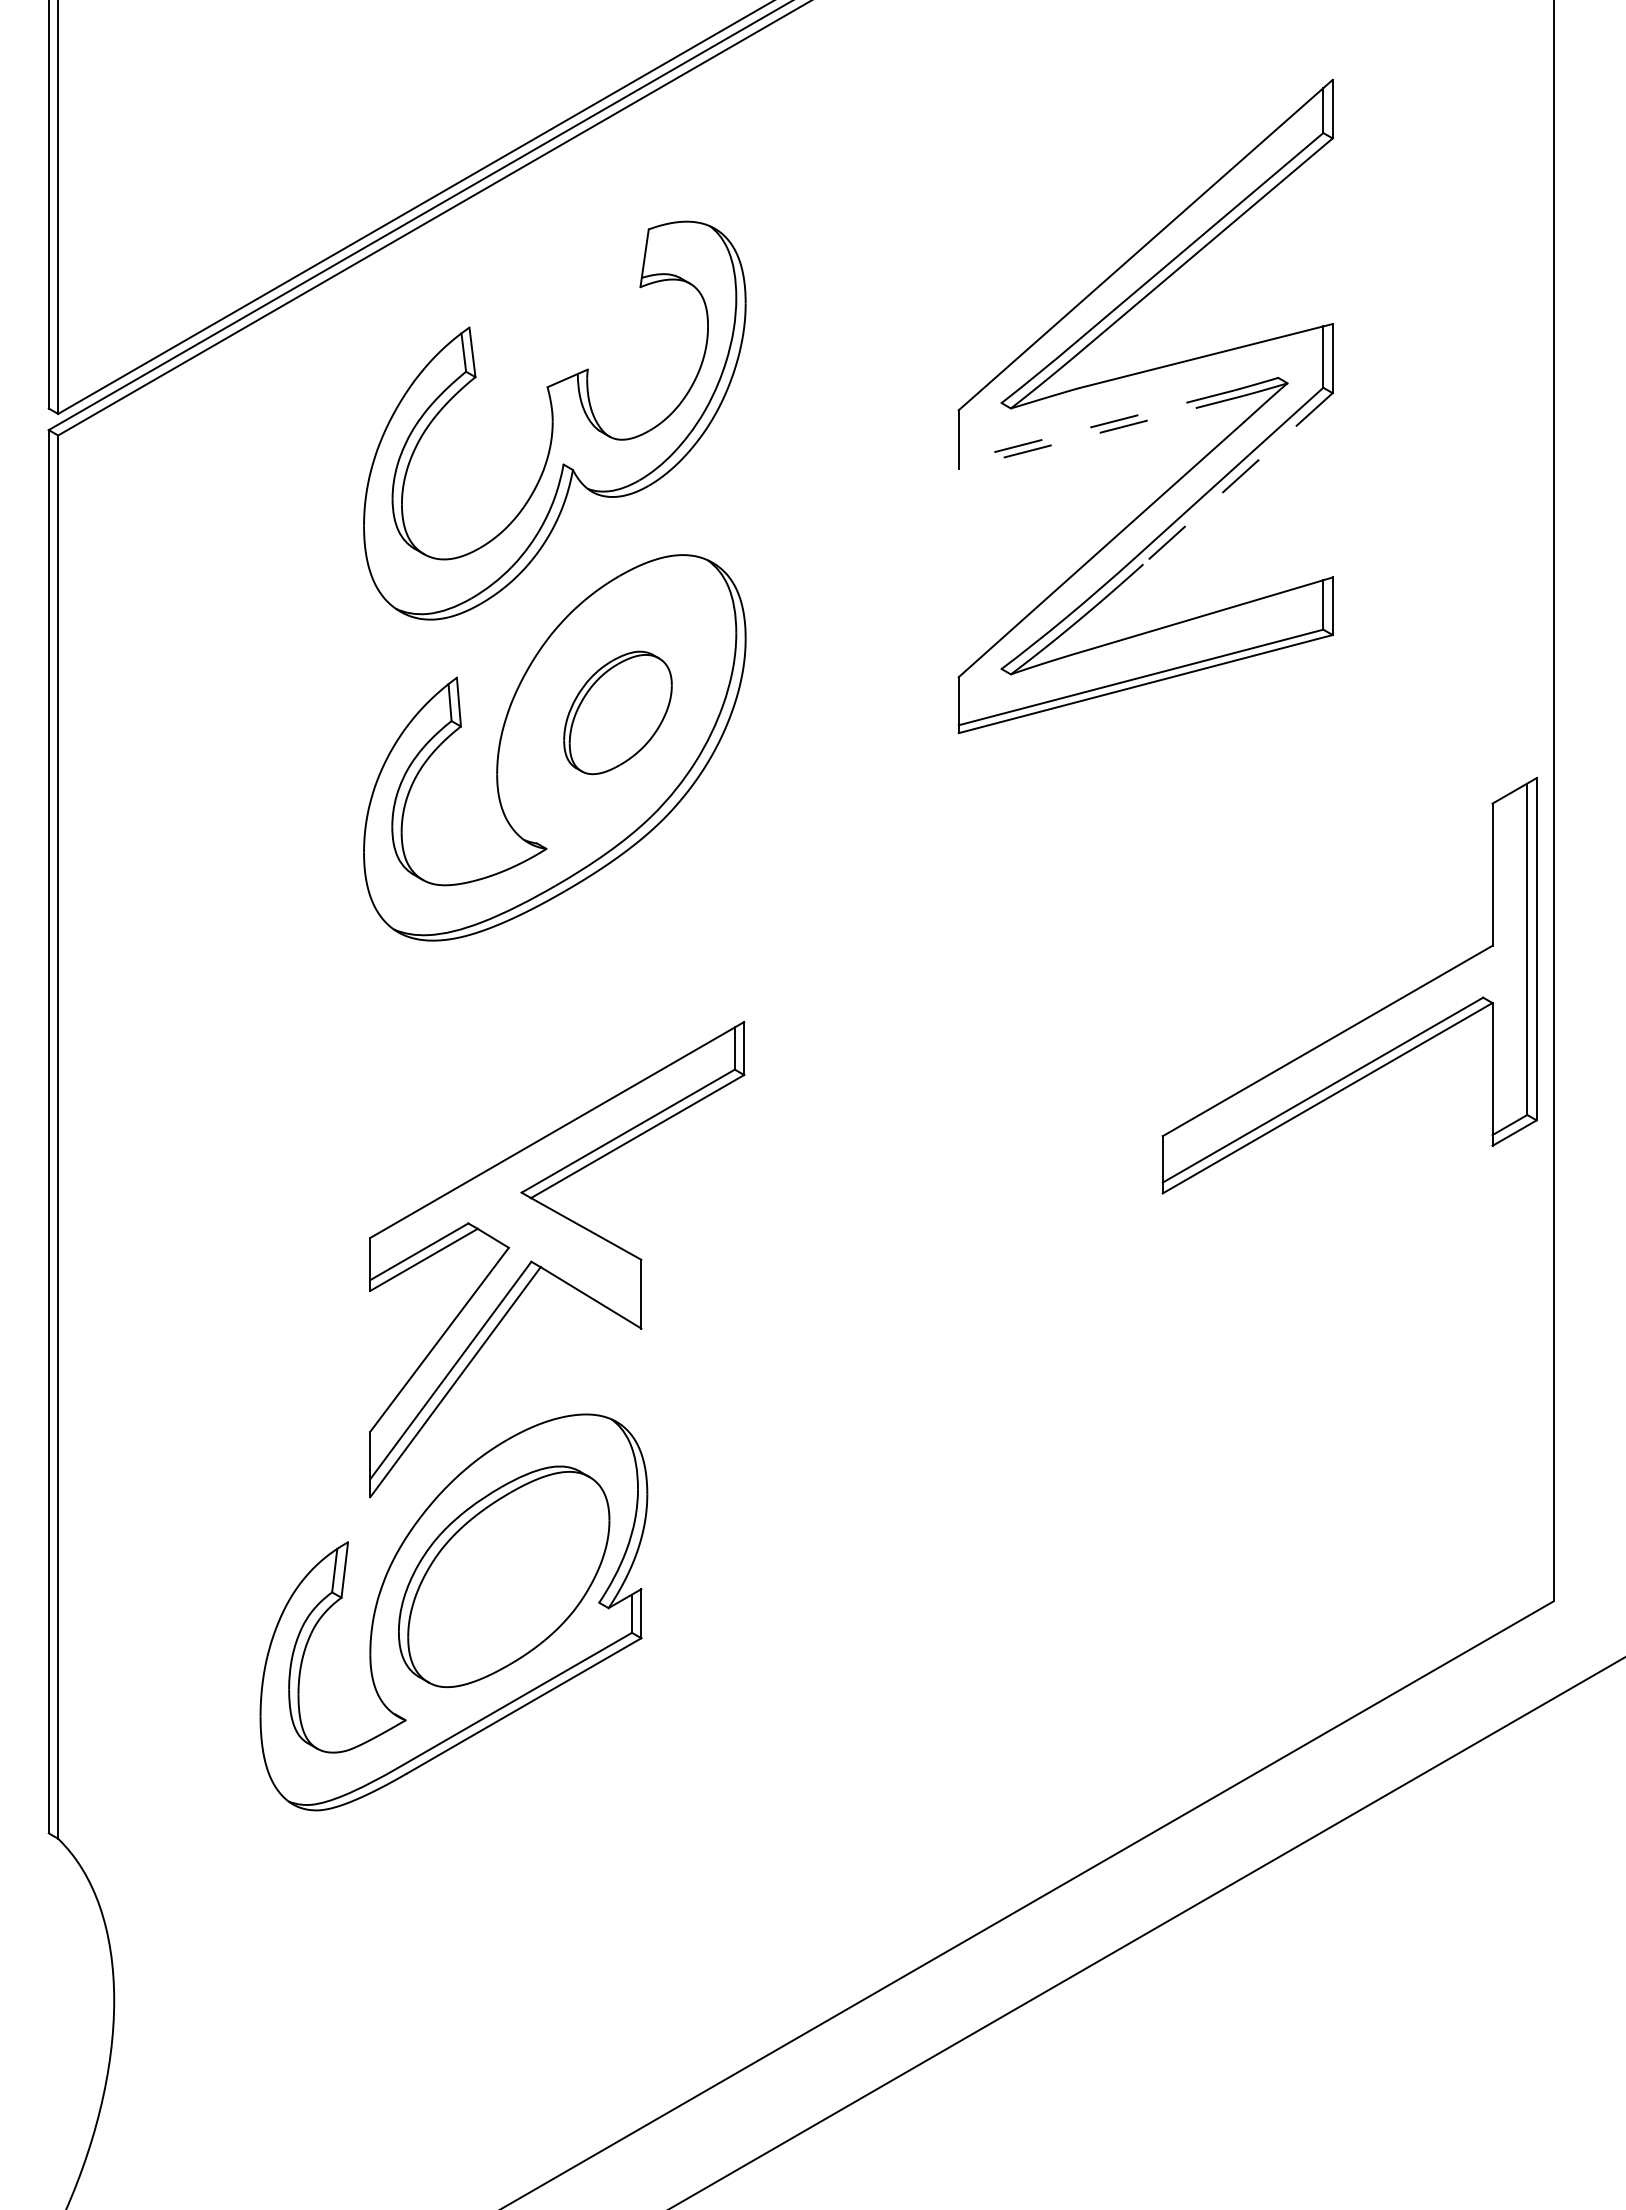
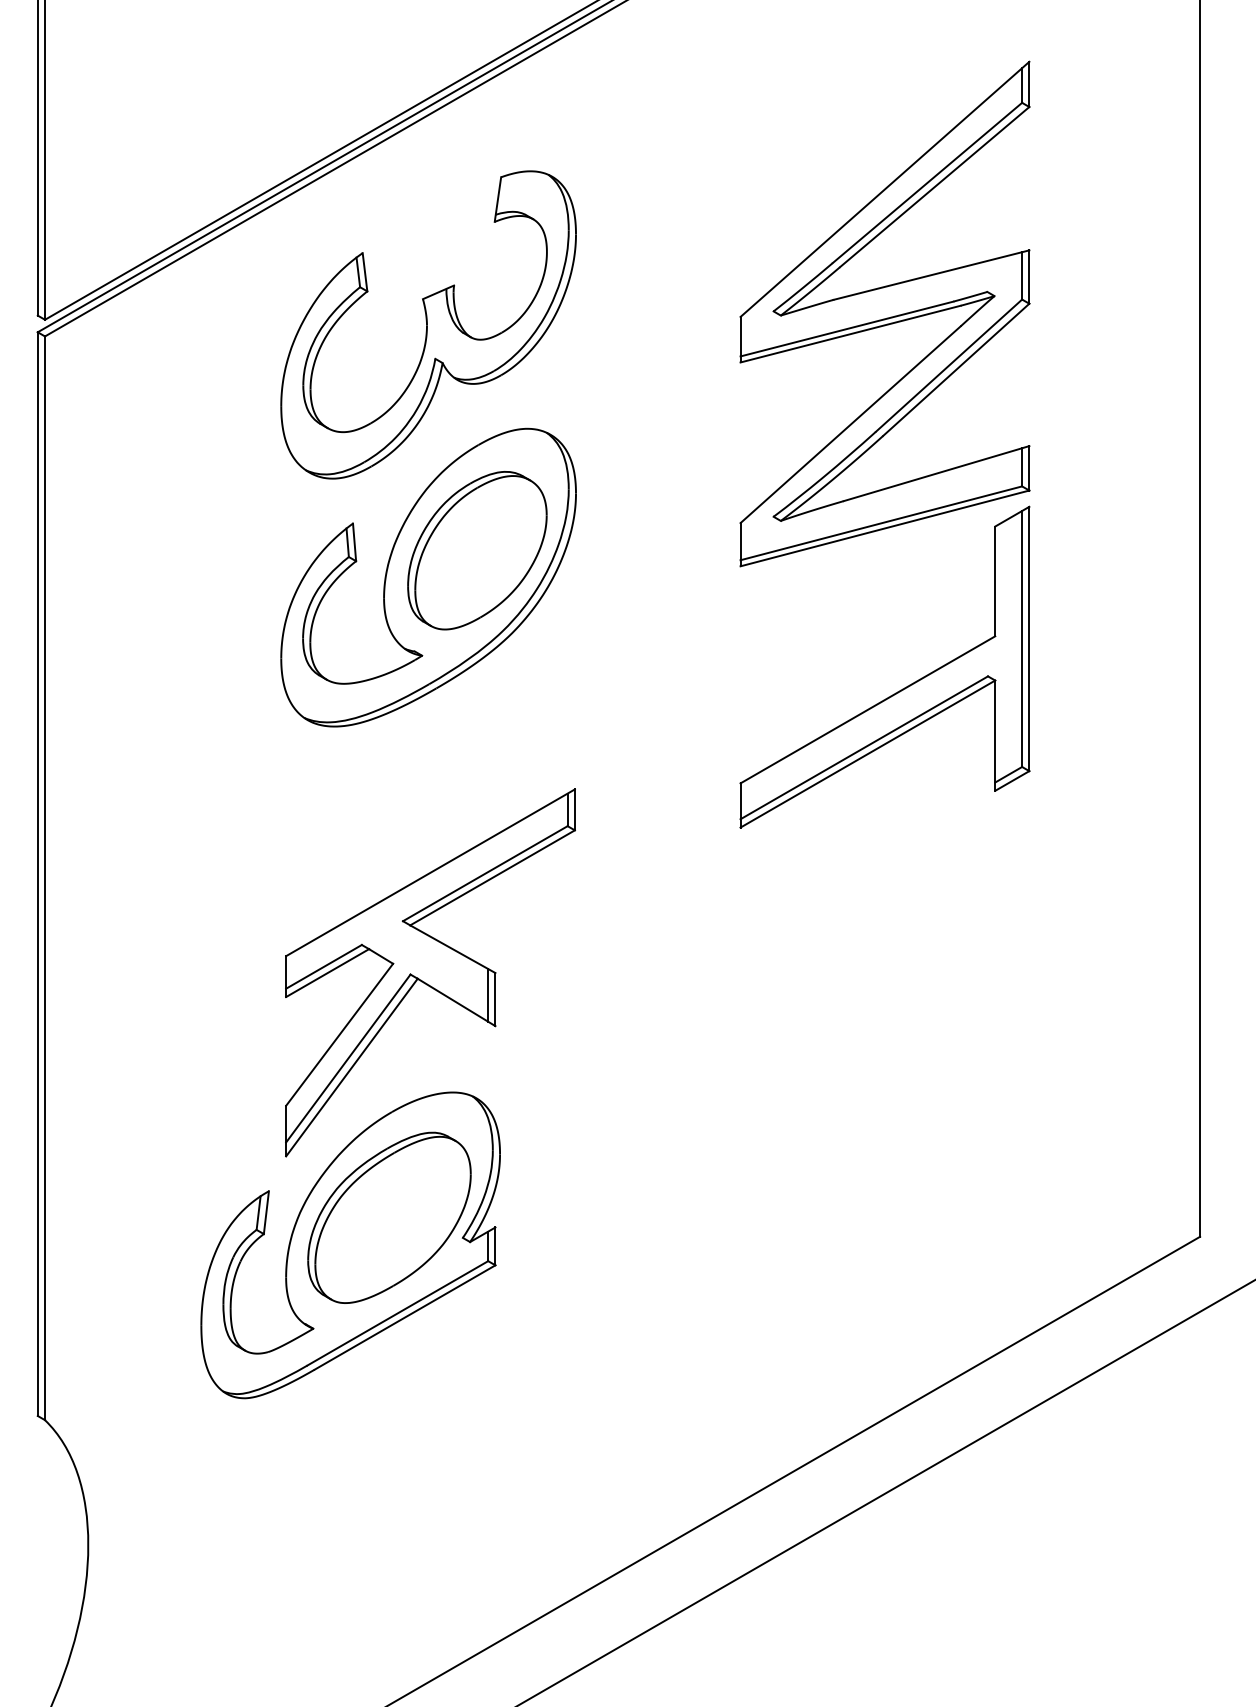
line: (1096, 426) -> (846, 329), dashed -> solid
line: (1100, 432) -> (850, 334), dashed -> solid
line: (1238, 478) -> (956, 369), dashed -> solid
part: (617, 712) -> (477, 550), size x1.67
part: (1367, 1016) -> (898, 690), moved
line: (632, 1288) -> (488, 995), added

